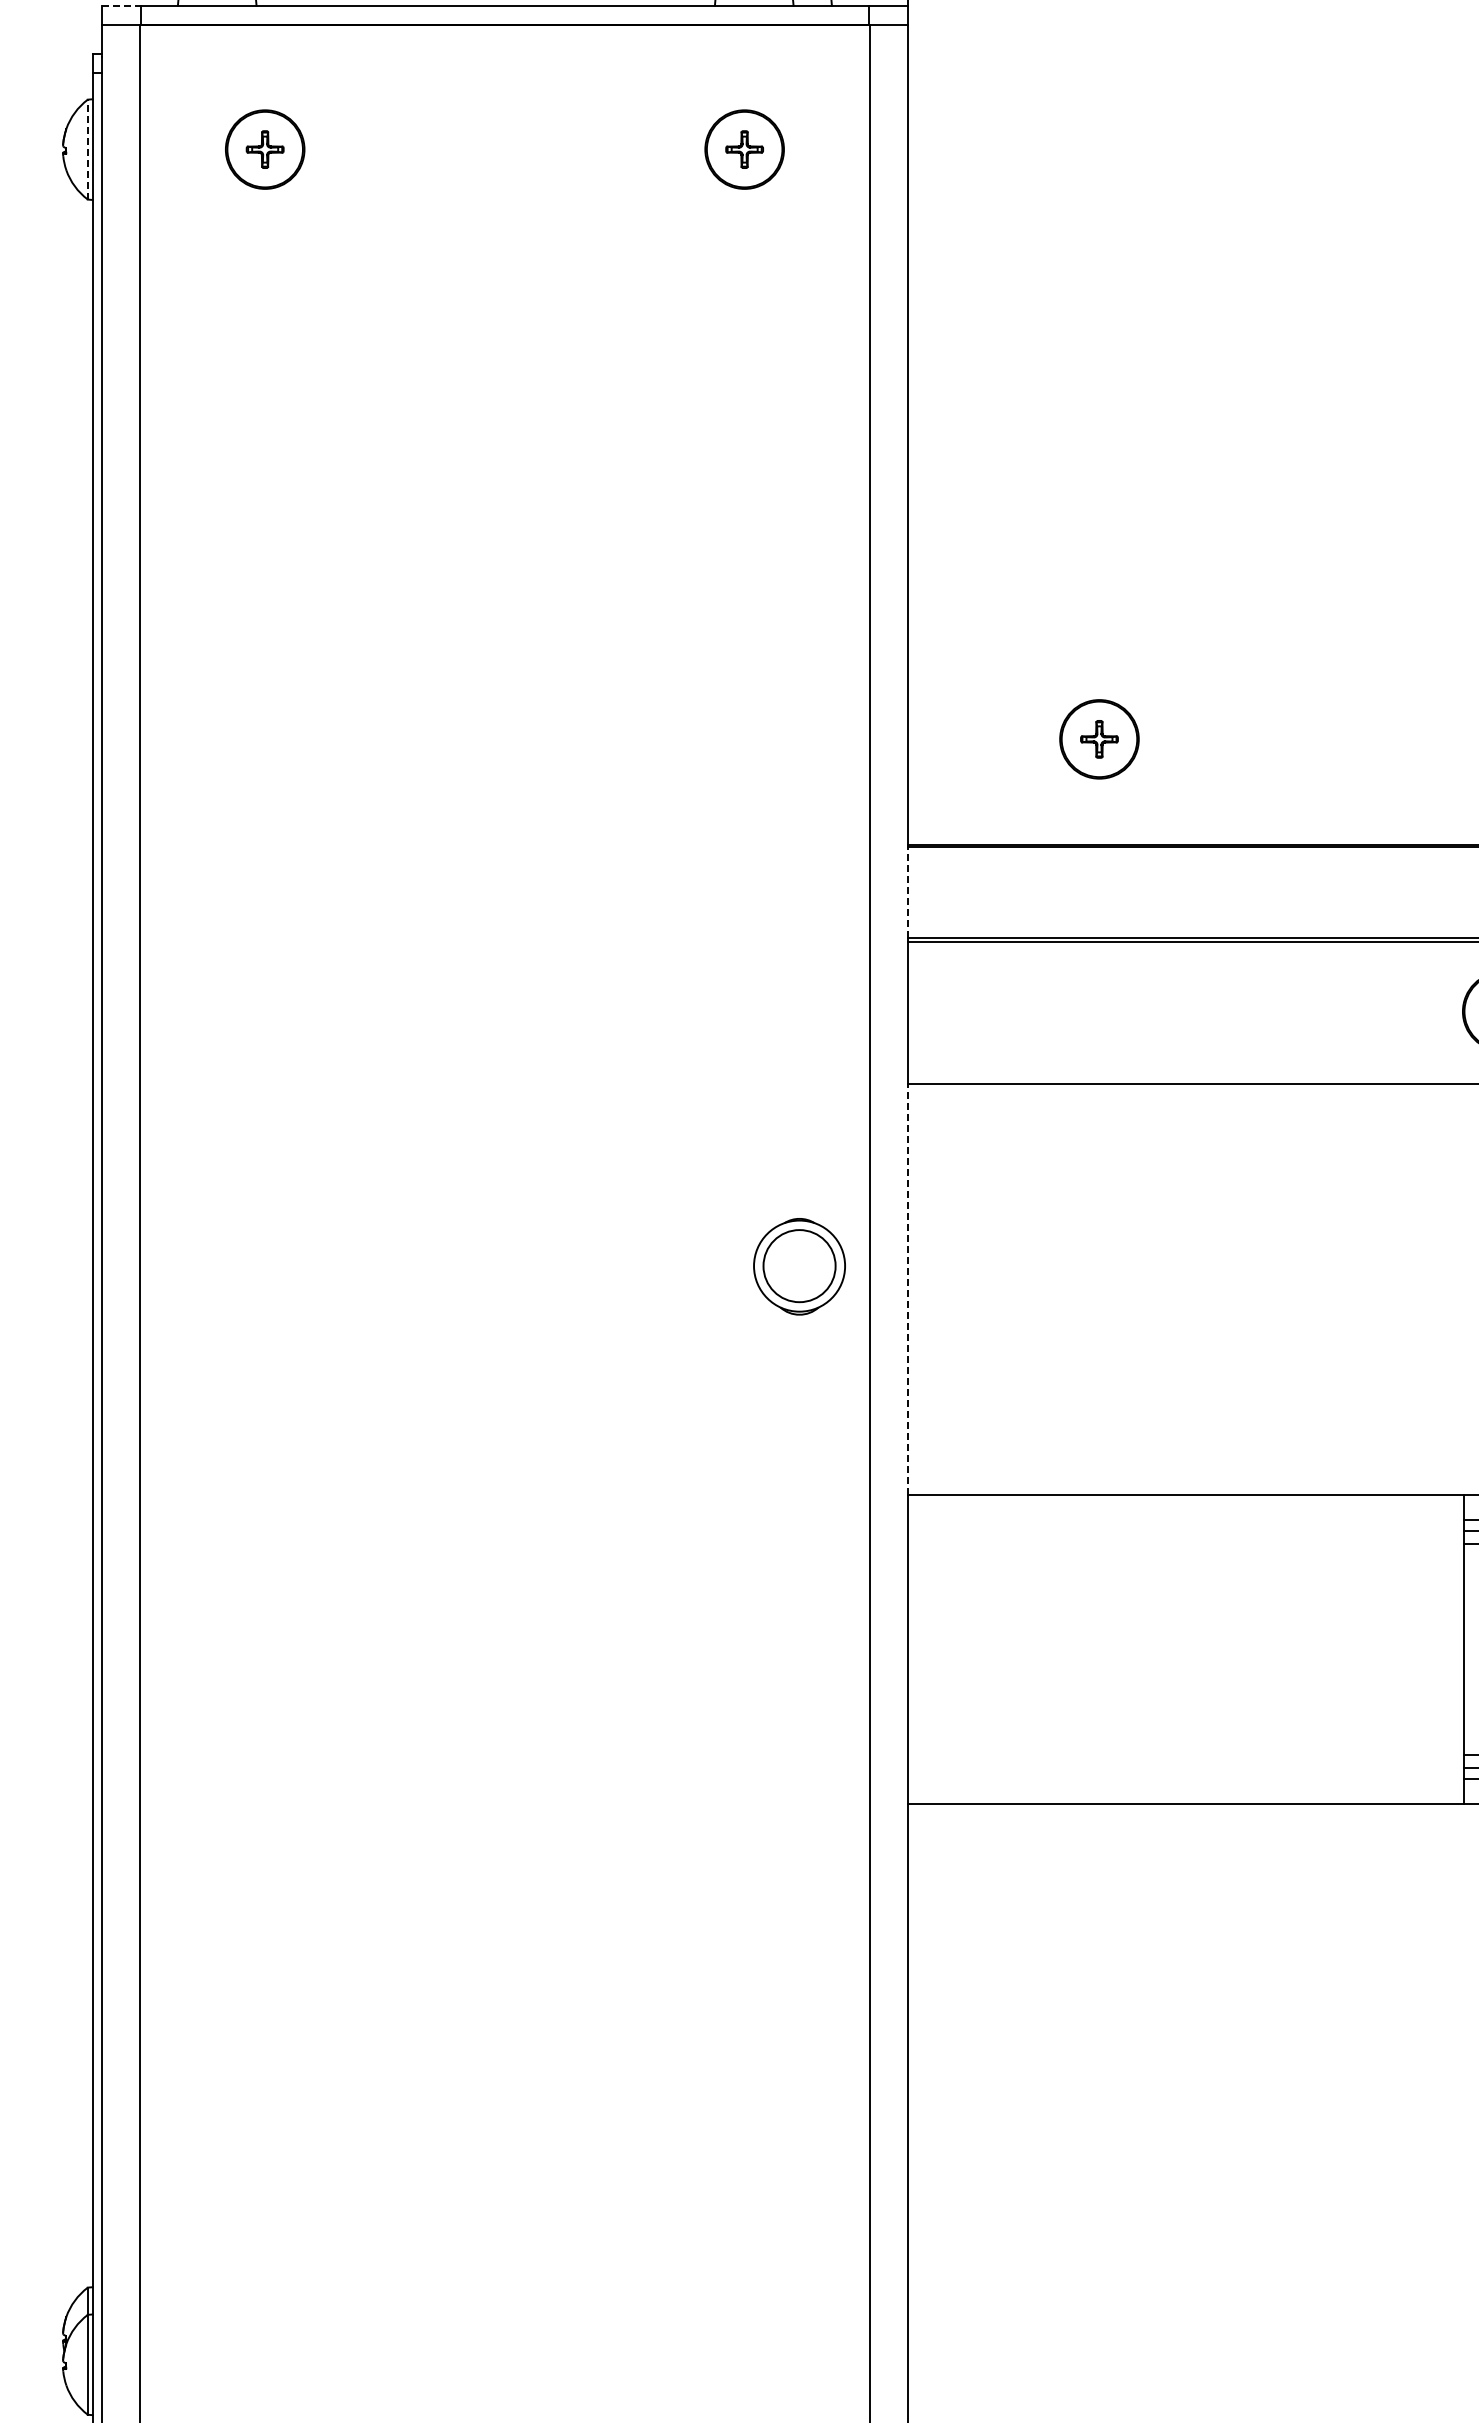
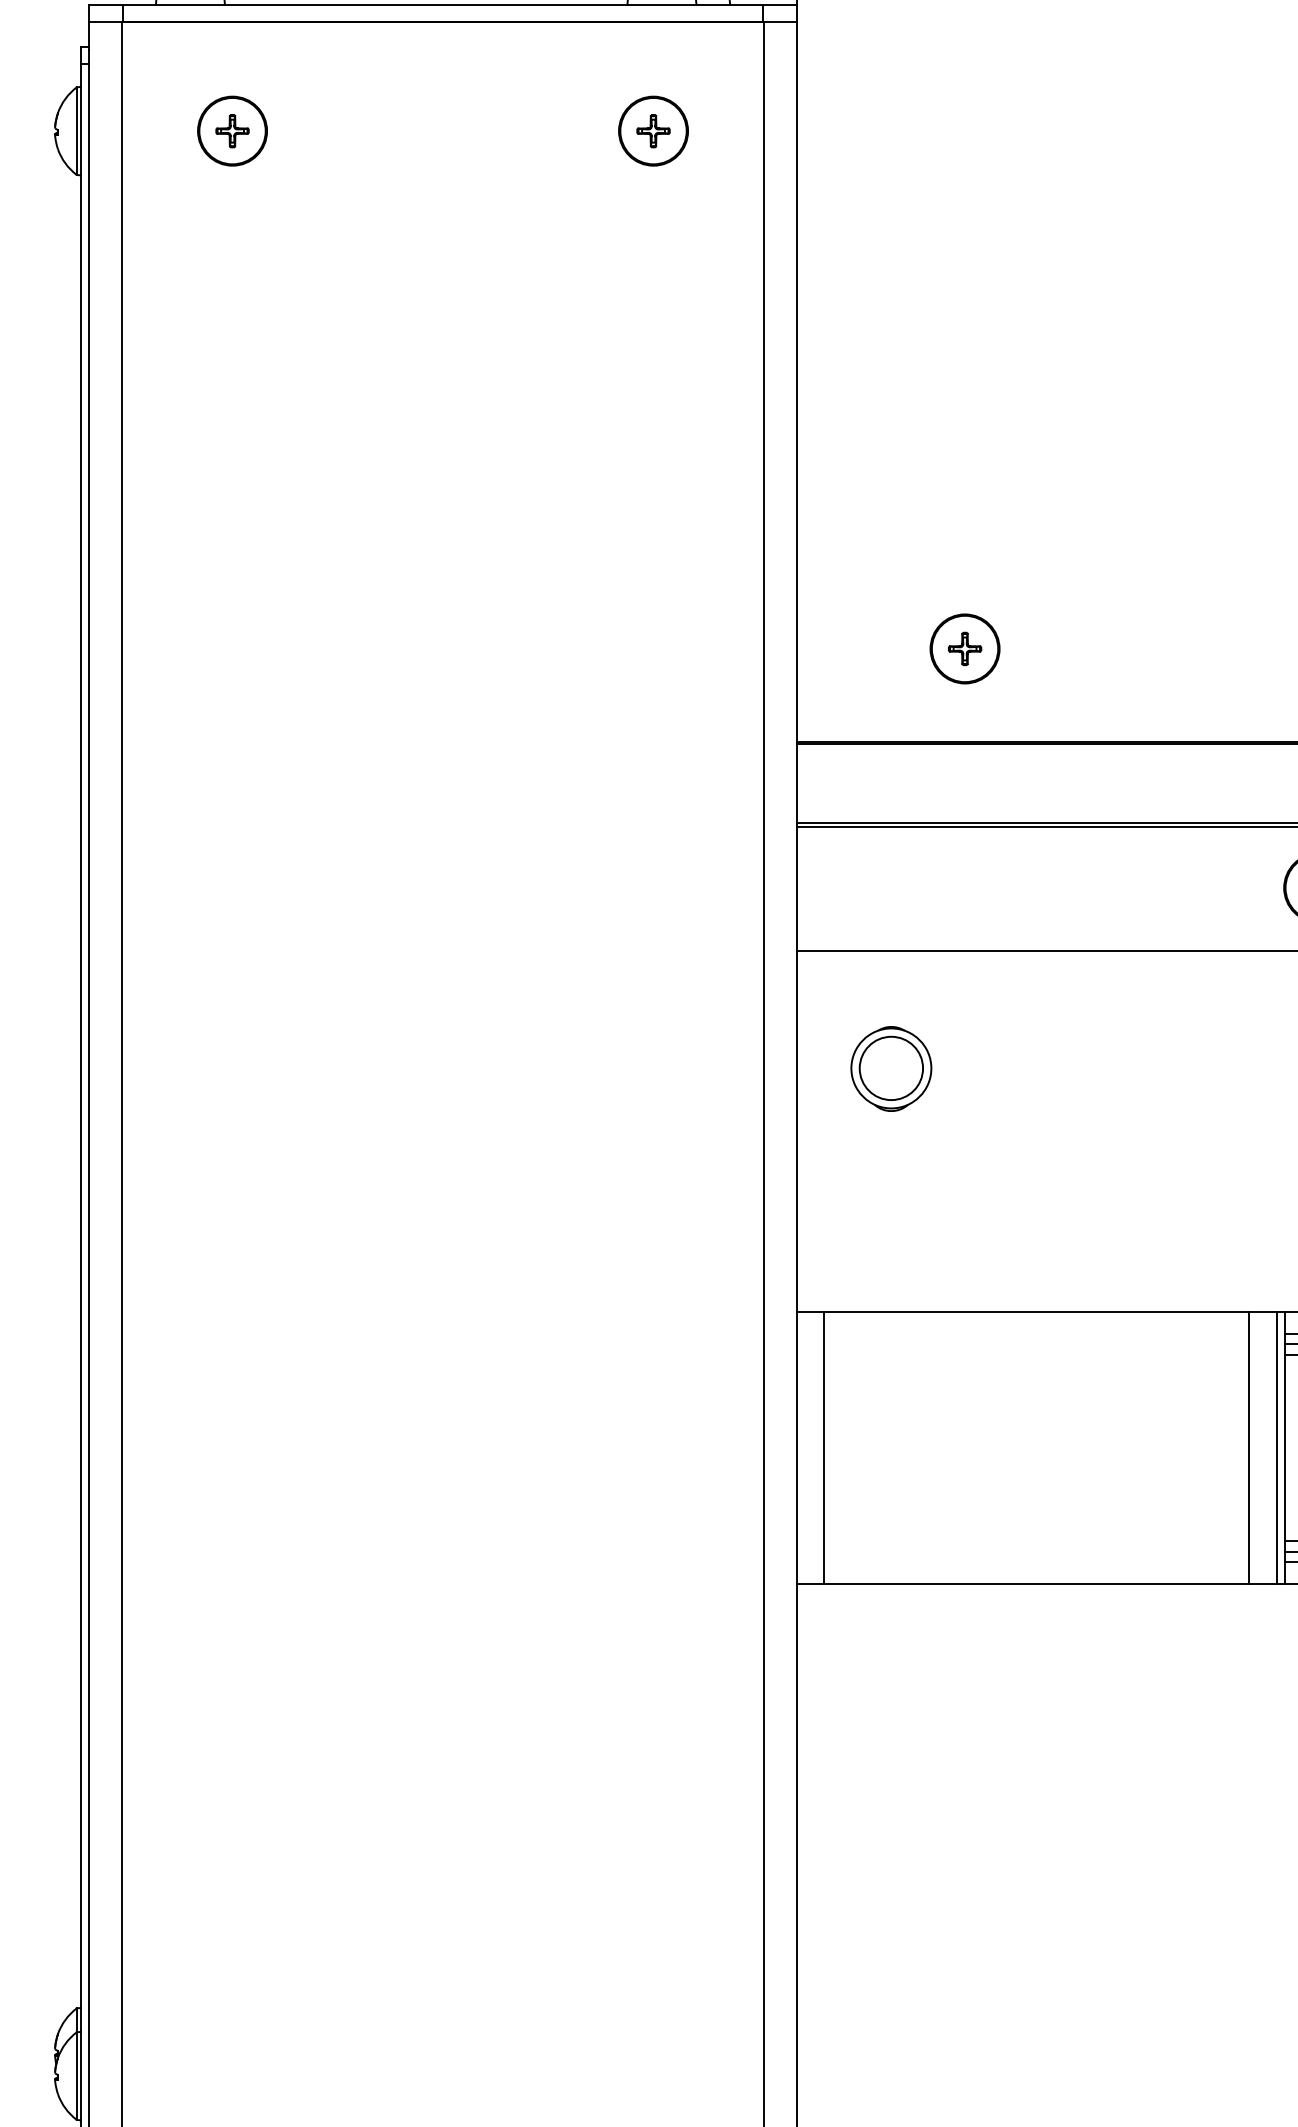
line: (121, 5) -> (106, 4), dashed -> solid
line: (87, 149) -> (76, 131), dashed -> solid
line: (907, 891) -> (796, 782), dashed -> solid
part: (799, 1266) -> (891, 1068), moved
line: (907, 1289) -> (796, 1131), dashed -> solid
line: (939, 1649) -> (824, 1448), added
line: (1422, 1649) -> (1248, 1448), added
line: (1454, 1649) -> (1276, 1448), added

